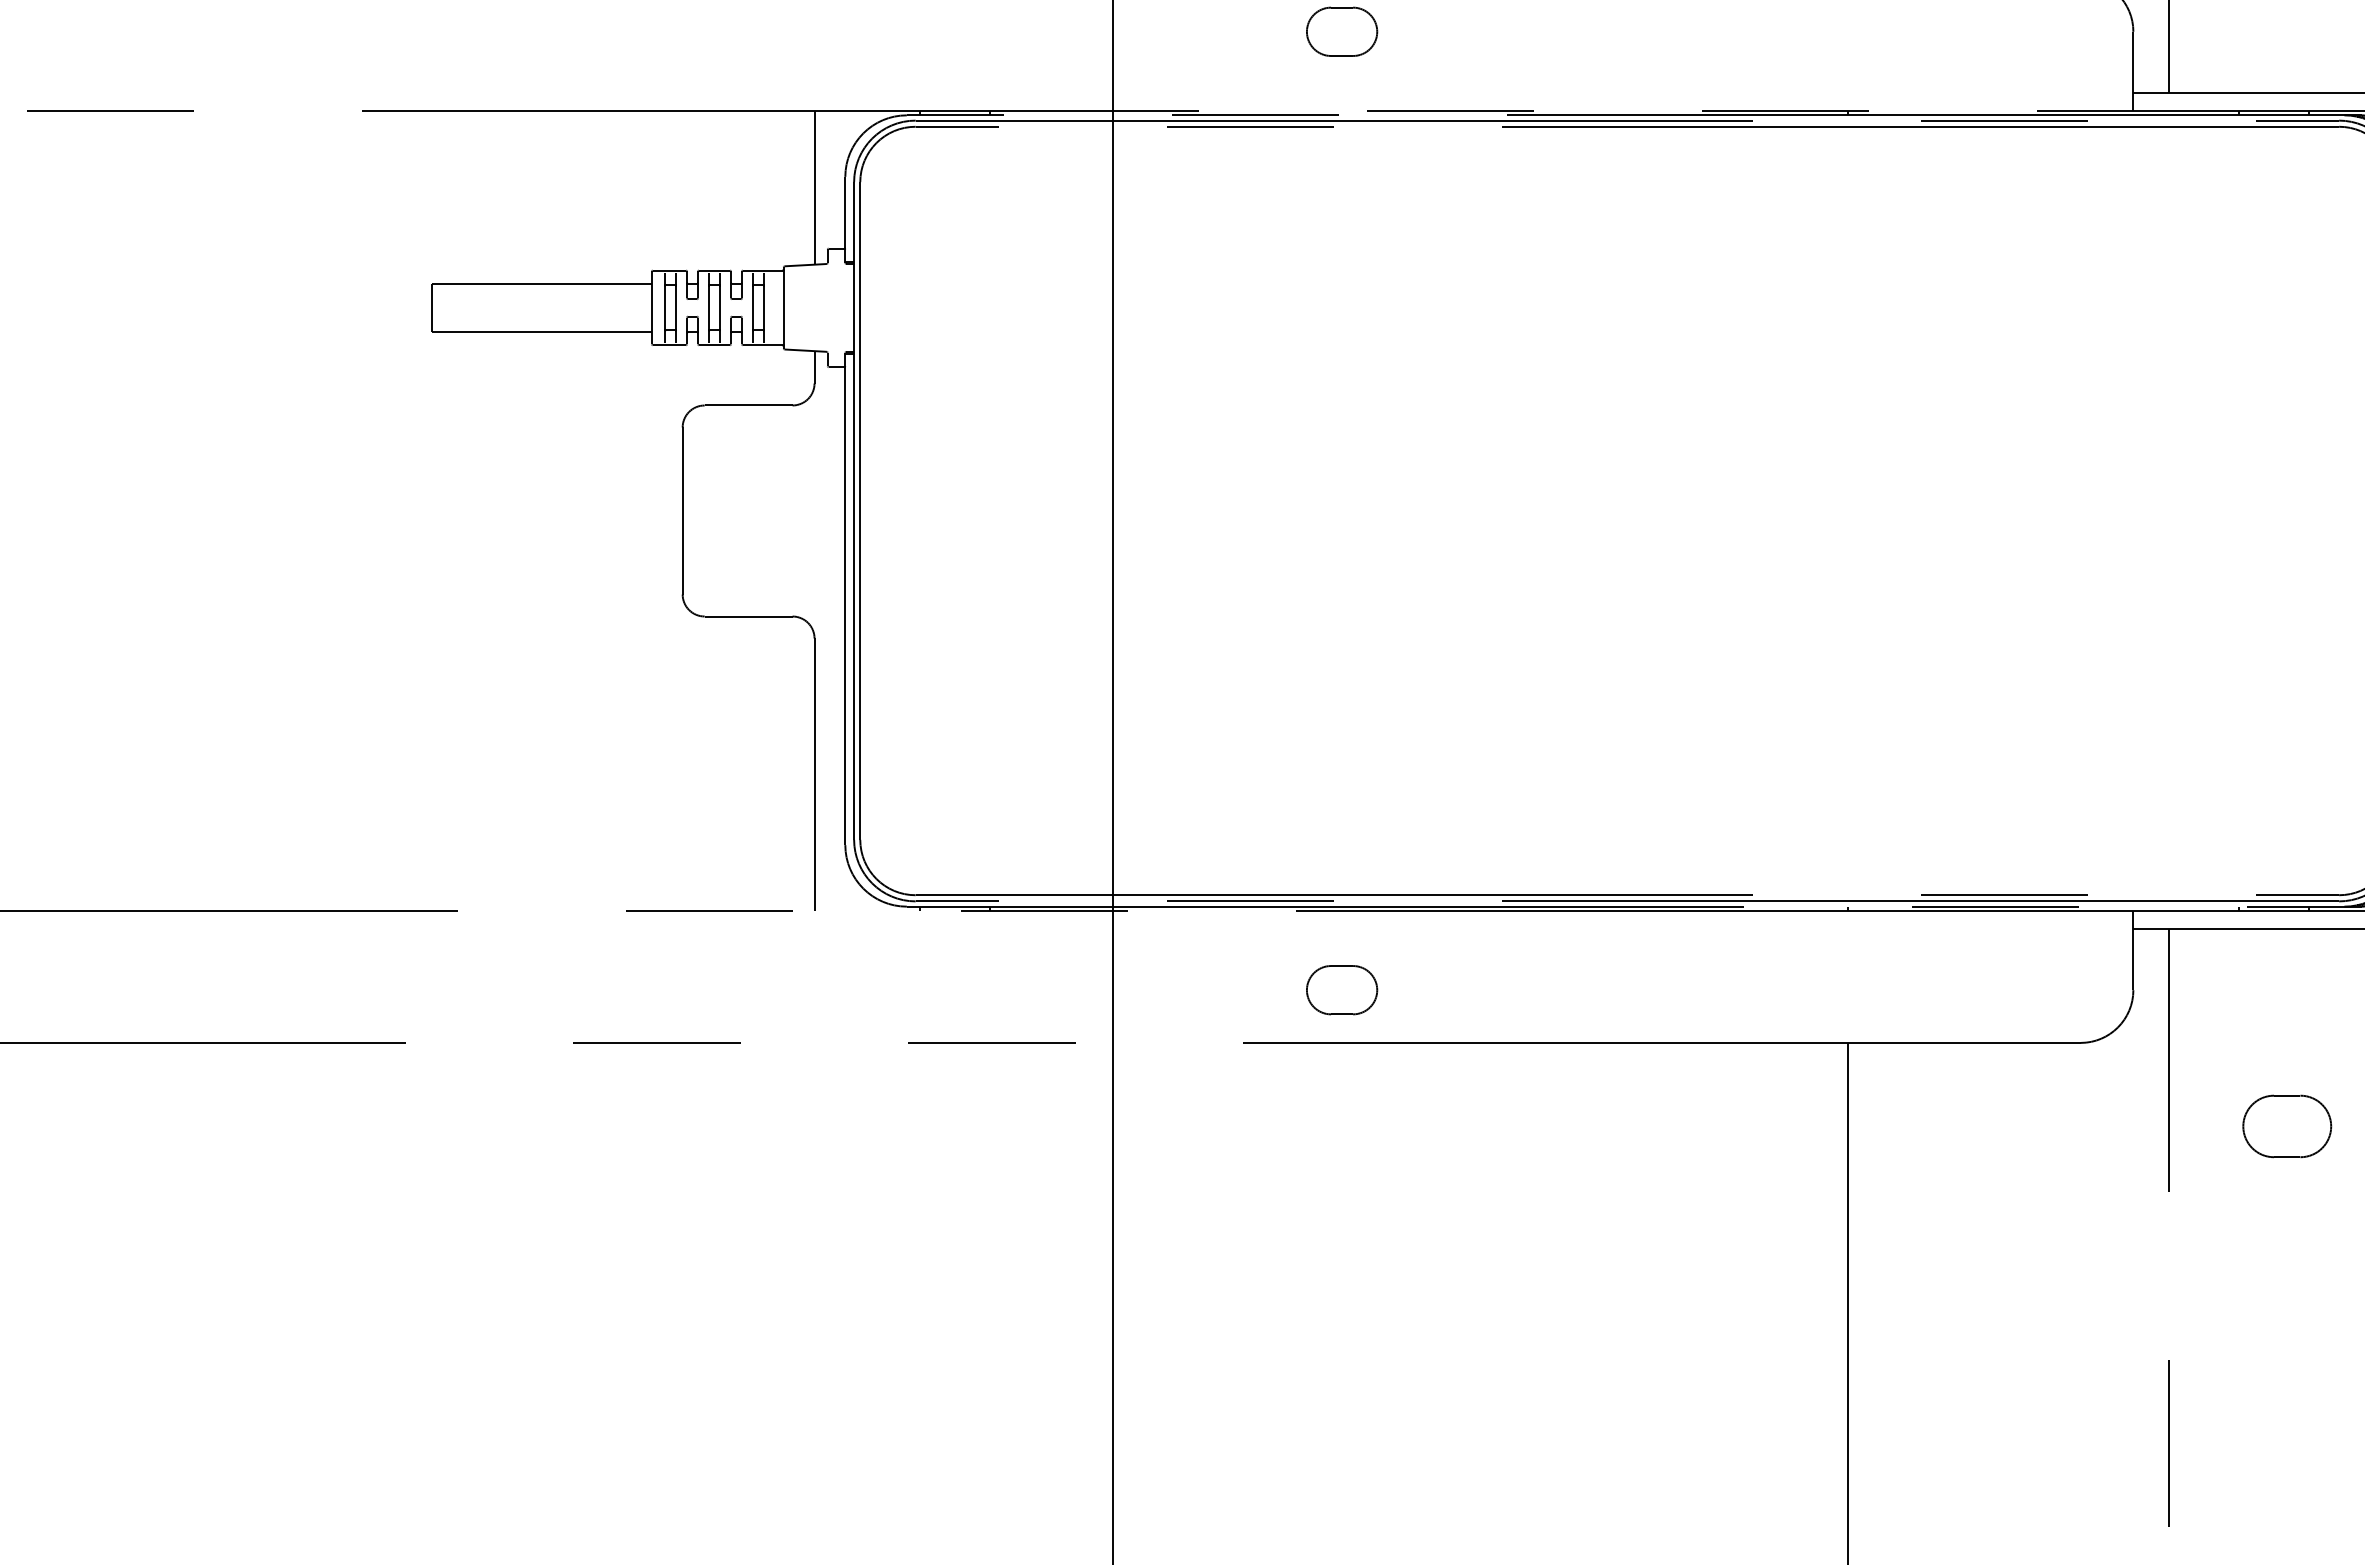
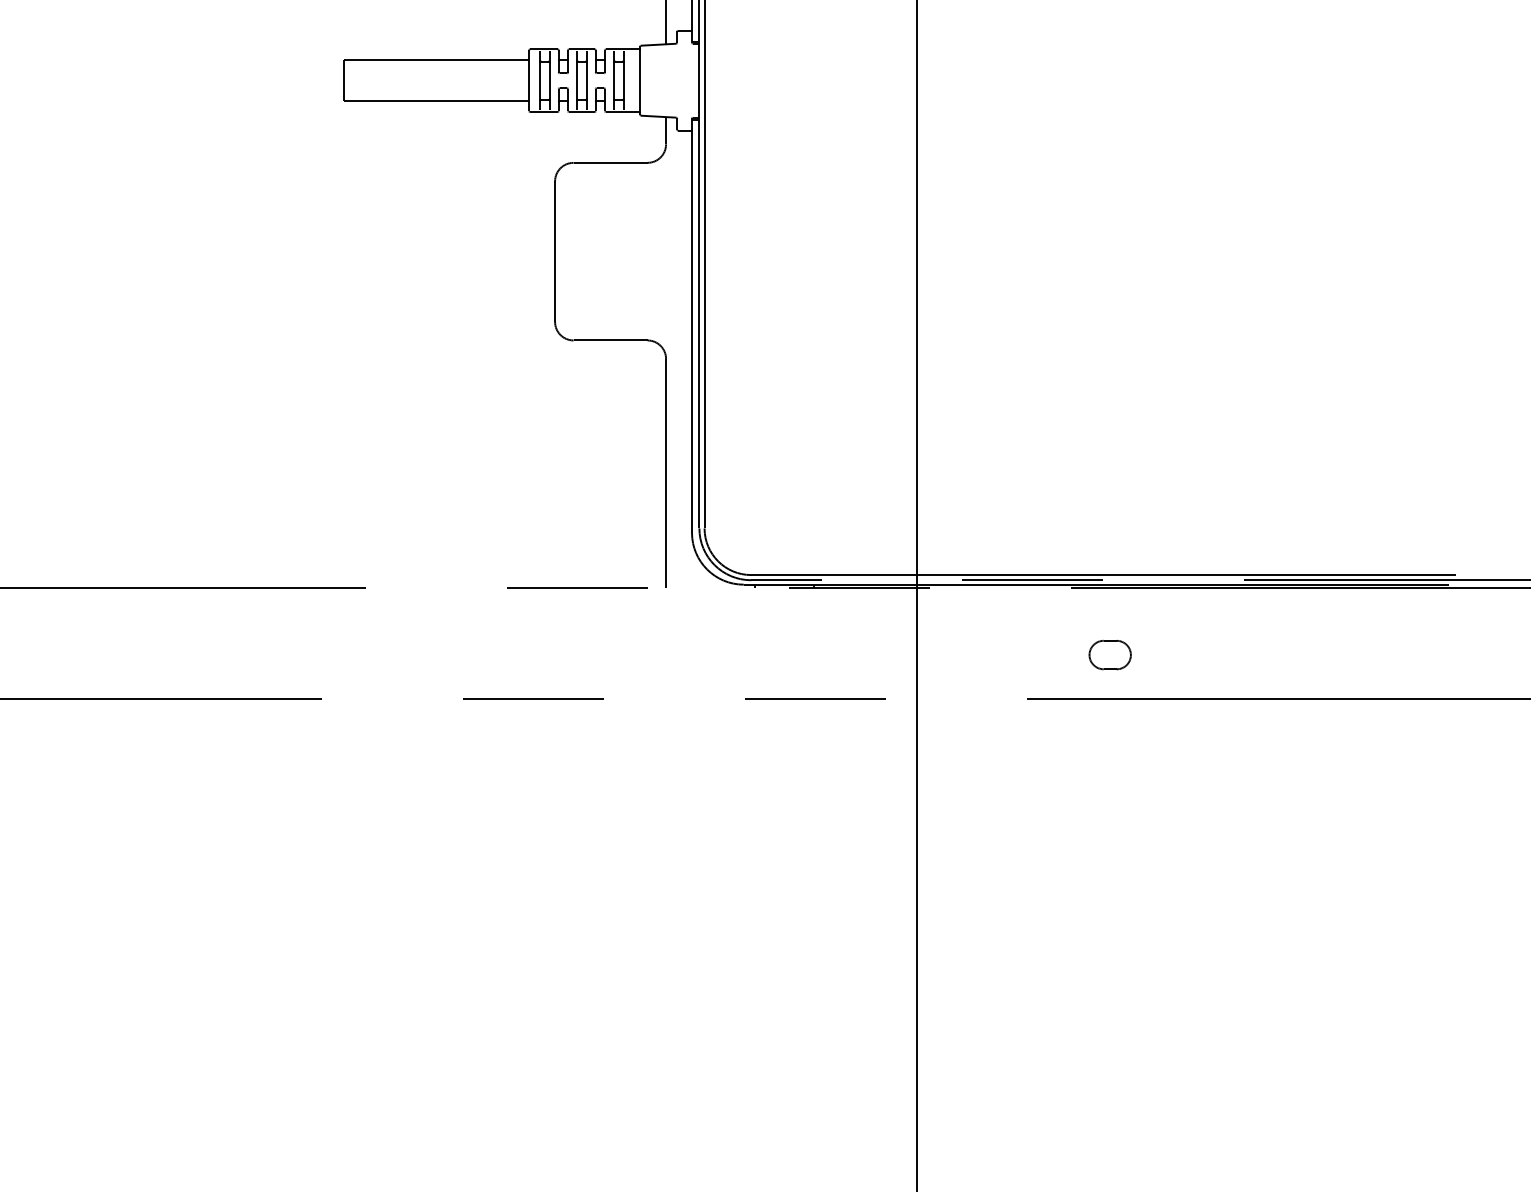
part: (1342, 990) -> (1110, 655), size x0.7

